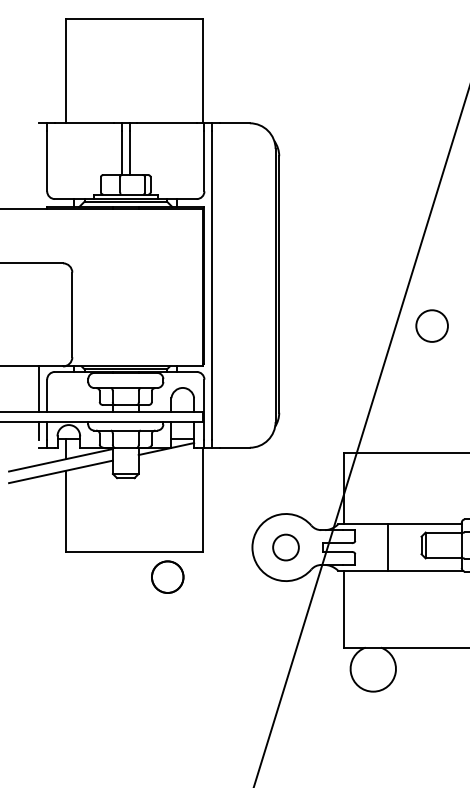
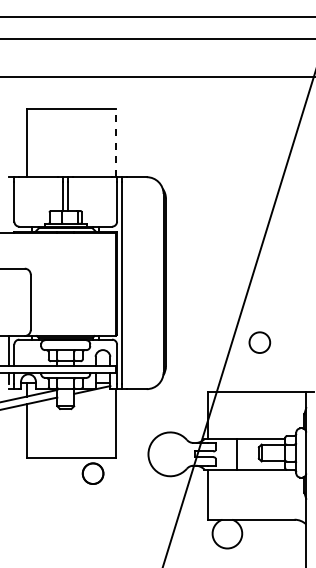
line: (203, 70) -> (116, 142), solid -> dashed
circle: (431, 325) -> (259, 342), moved
circle: (286, 547) -> (170, 454), removed

